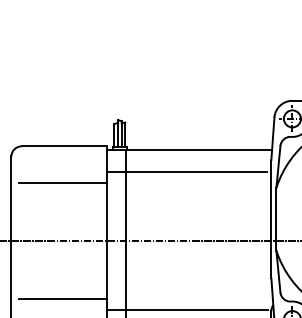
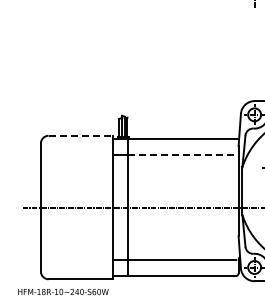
line: (64, 146) -> (81, 135), solid -> dashed
line: (196, 172) -> (181, 155), solid -> dashed
line: (62, 182) -> (79, 163), removed
line: (62, 298) -> (79, 251), removed

